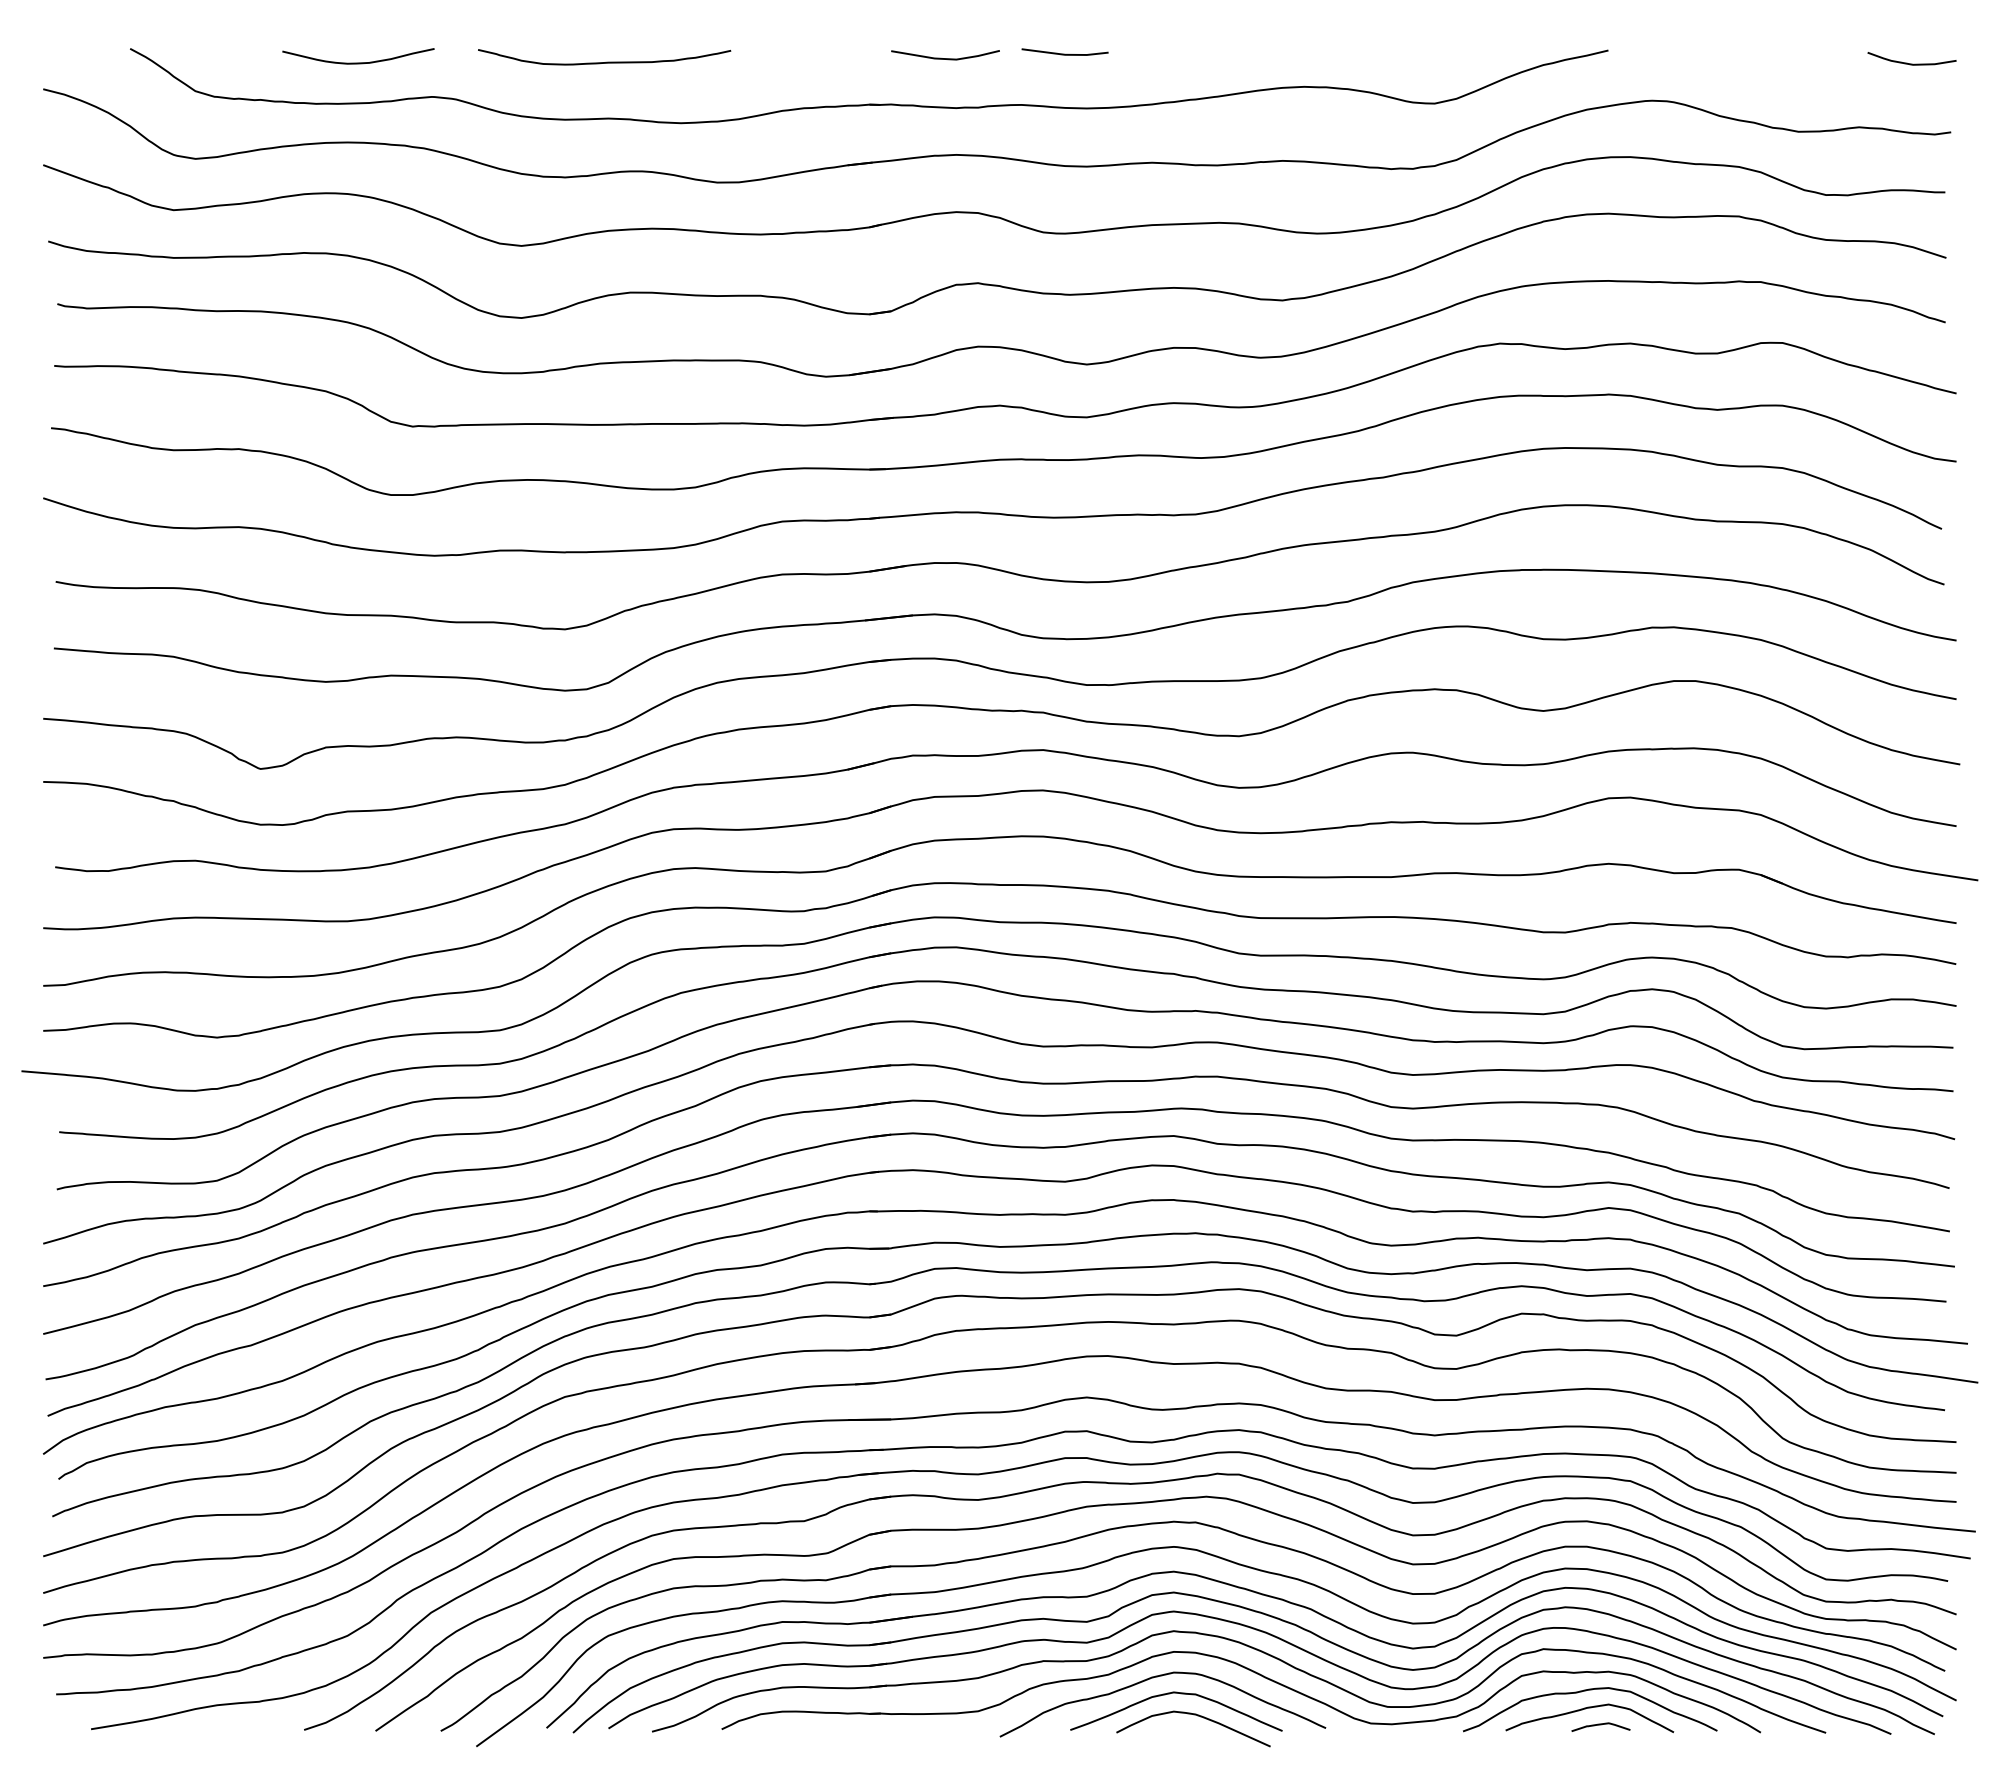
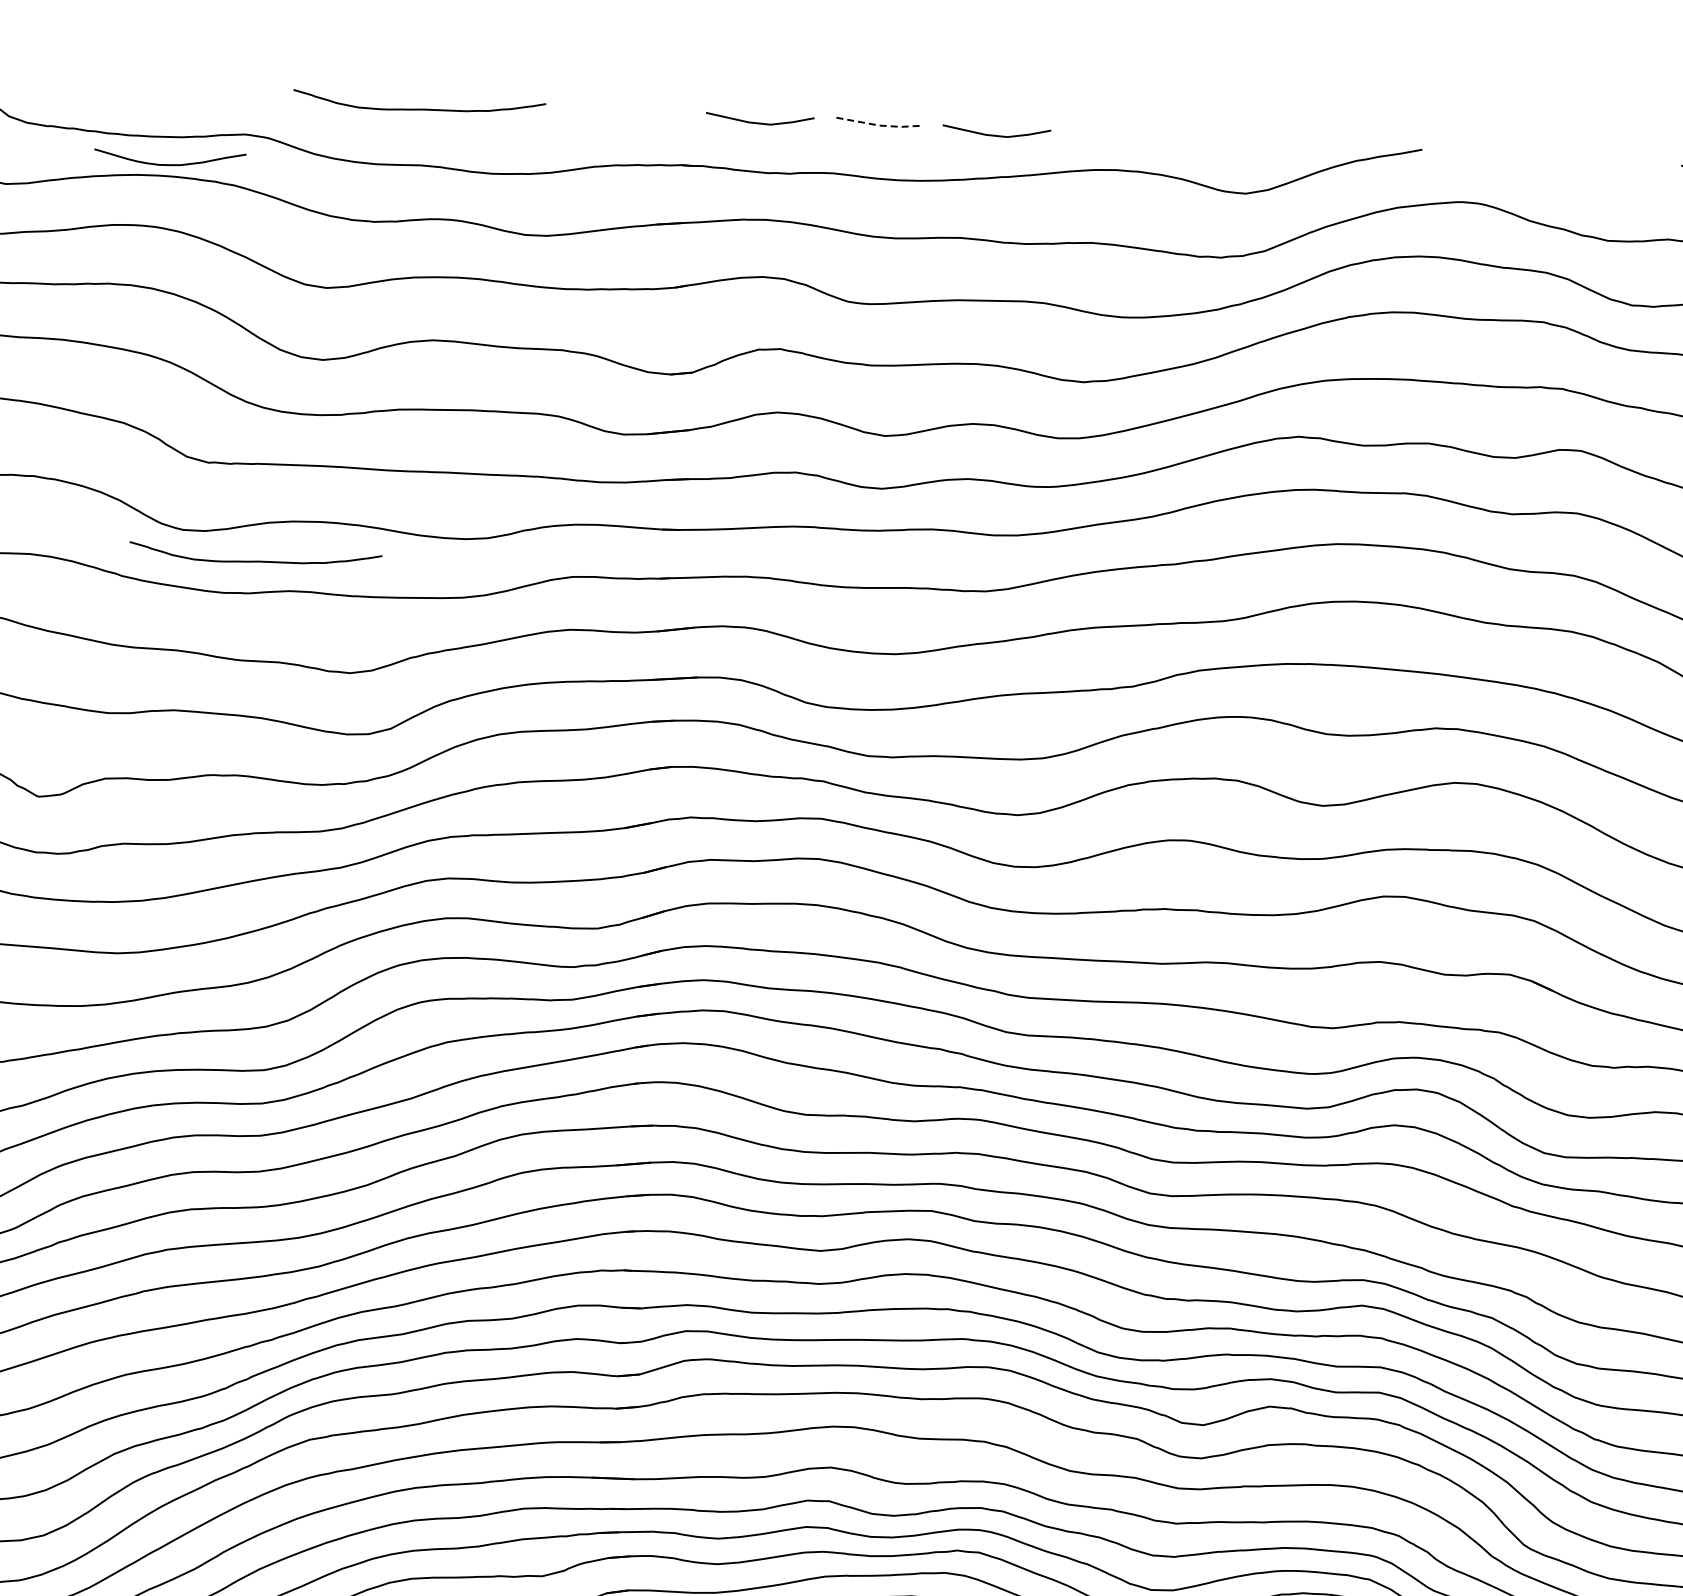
line: (1065, 54) -> (879, 125), solid -> dashed
line: (1182, 58) -> (996, 135), added
curve: (358, 62) -> (169, 164), moved
curve: (466, 521) -> (257, 560), added

